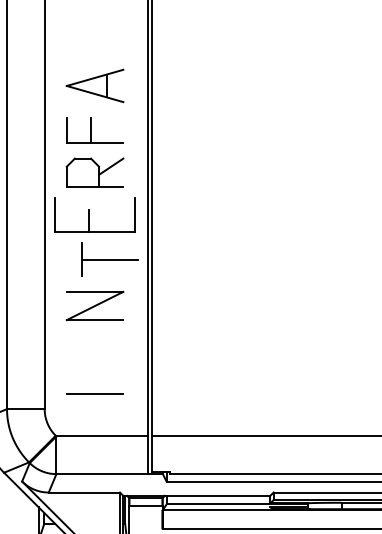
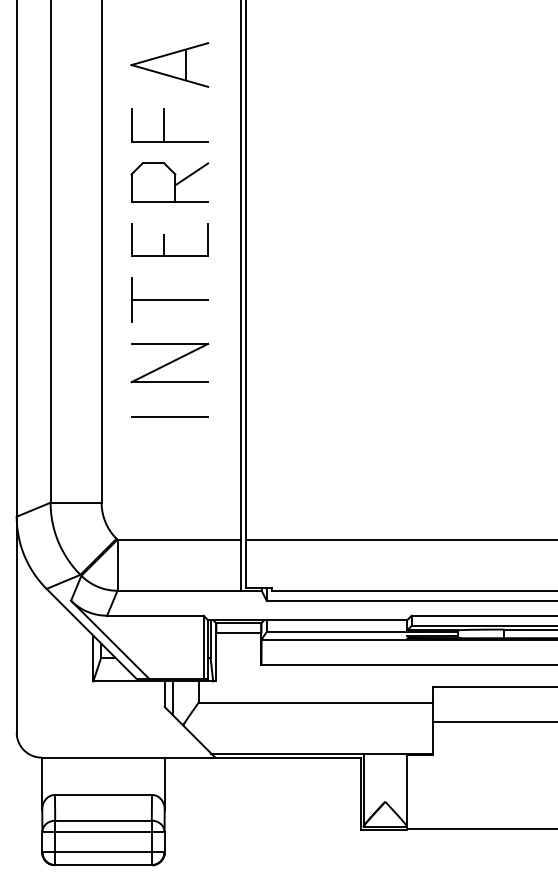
part: (94, 214) -> (169, 239), size x0.71
part: (109, 259) -> (169, 299), moved
line: (94, 394) -> (169, 416), moved

